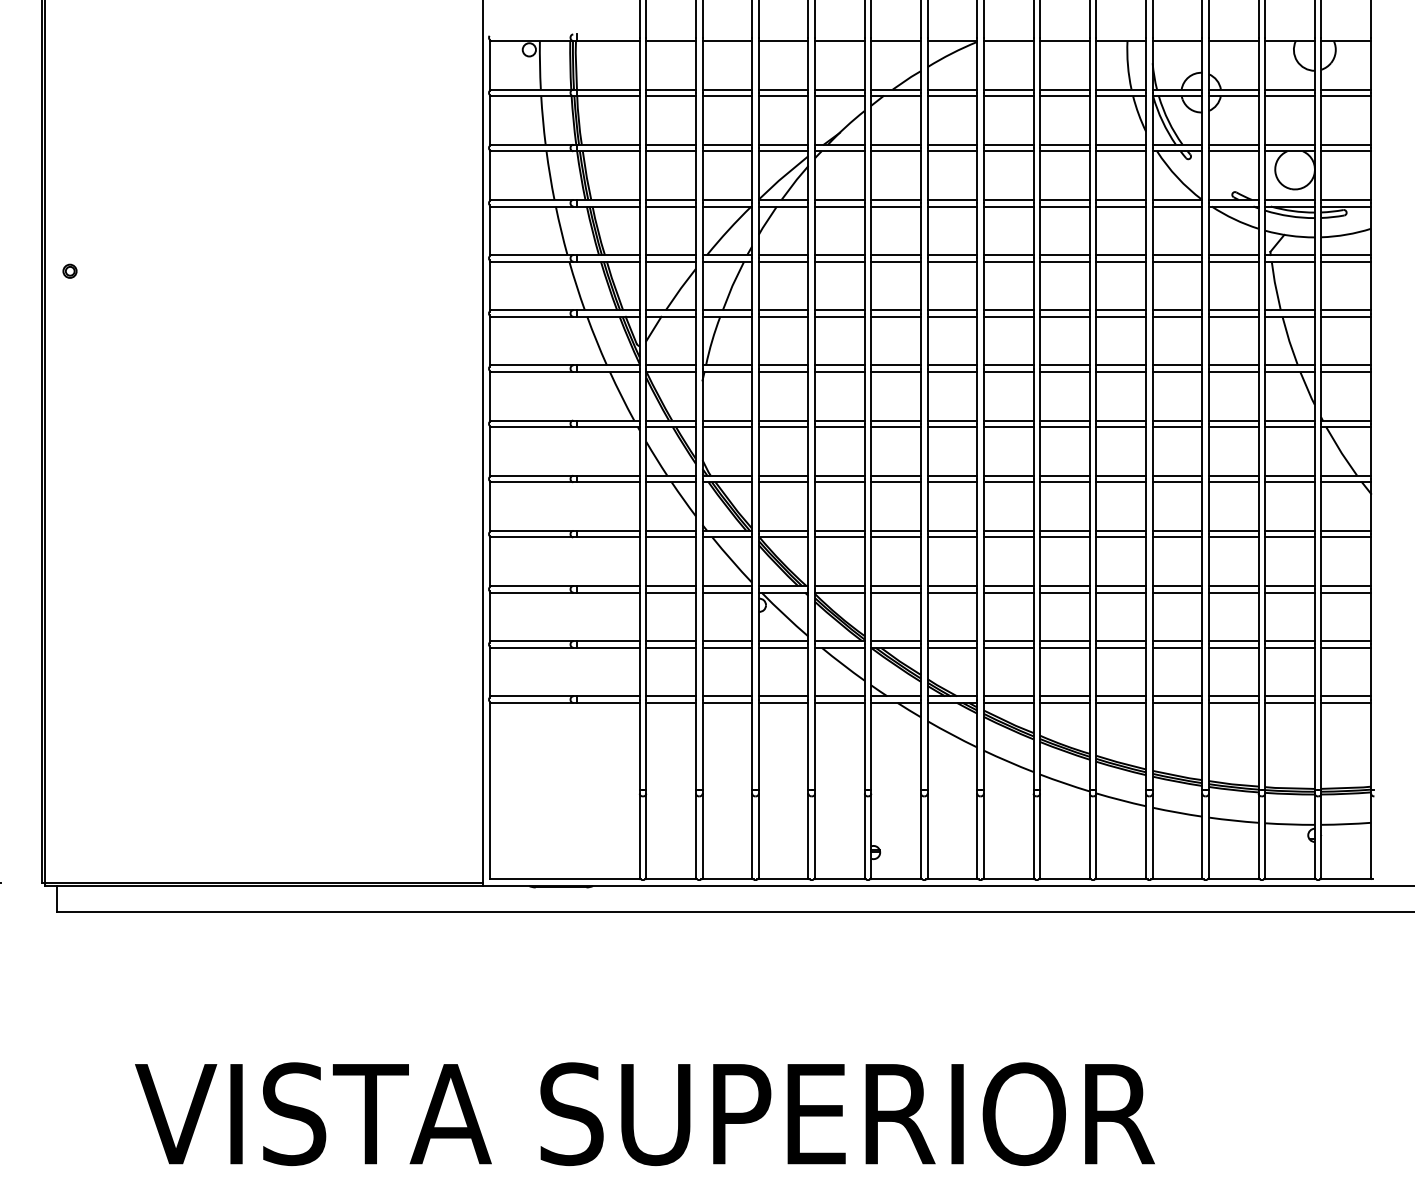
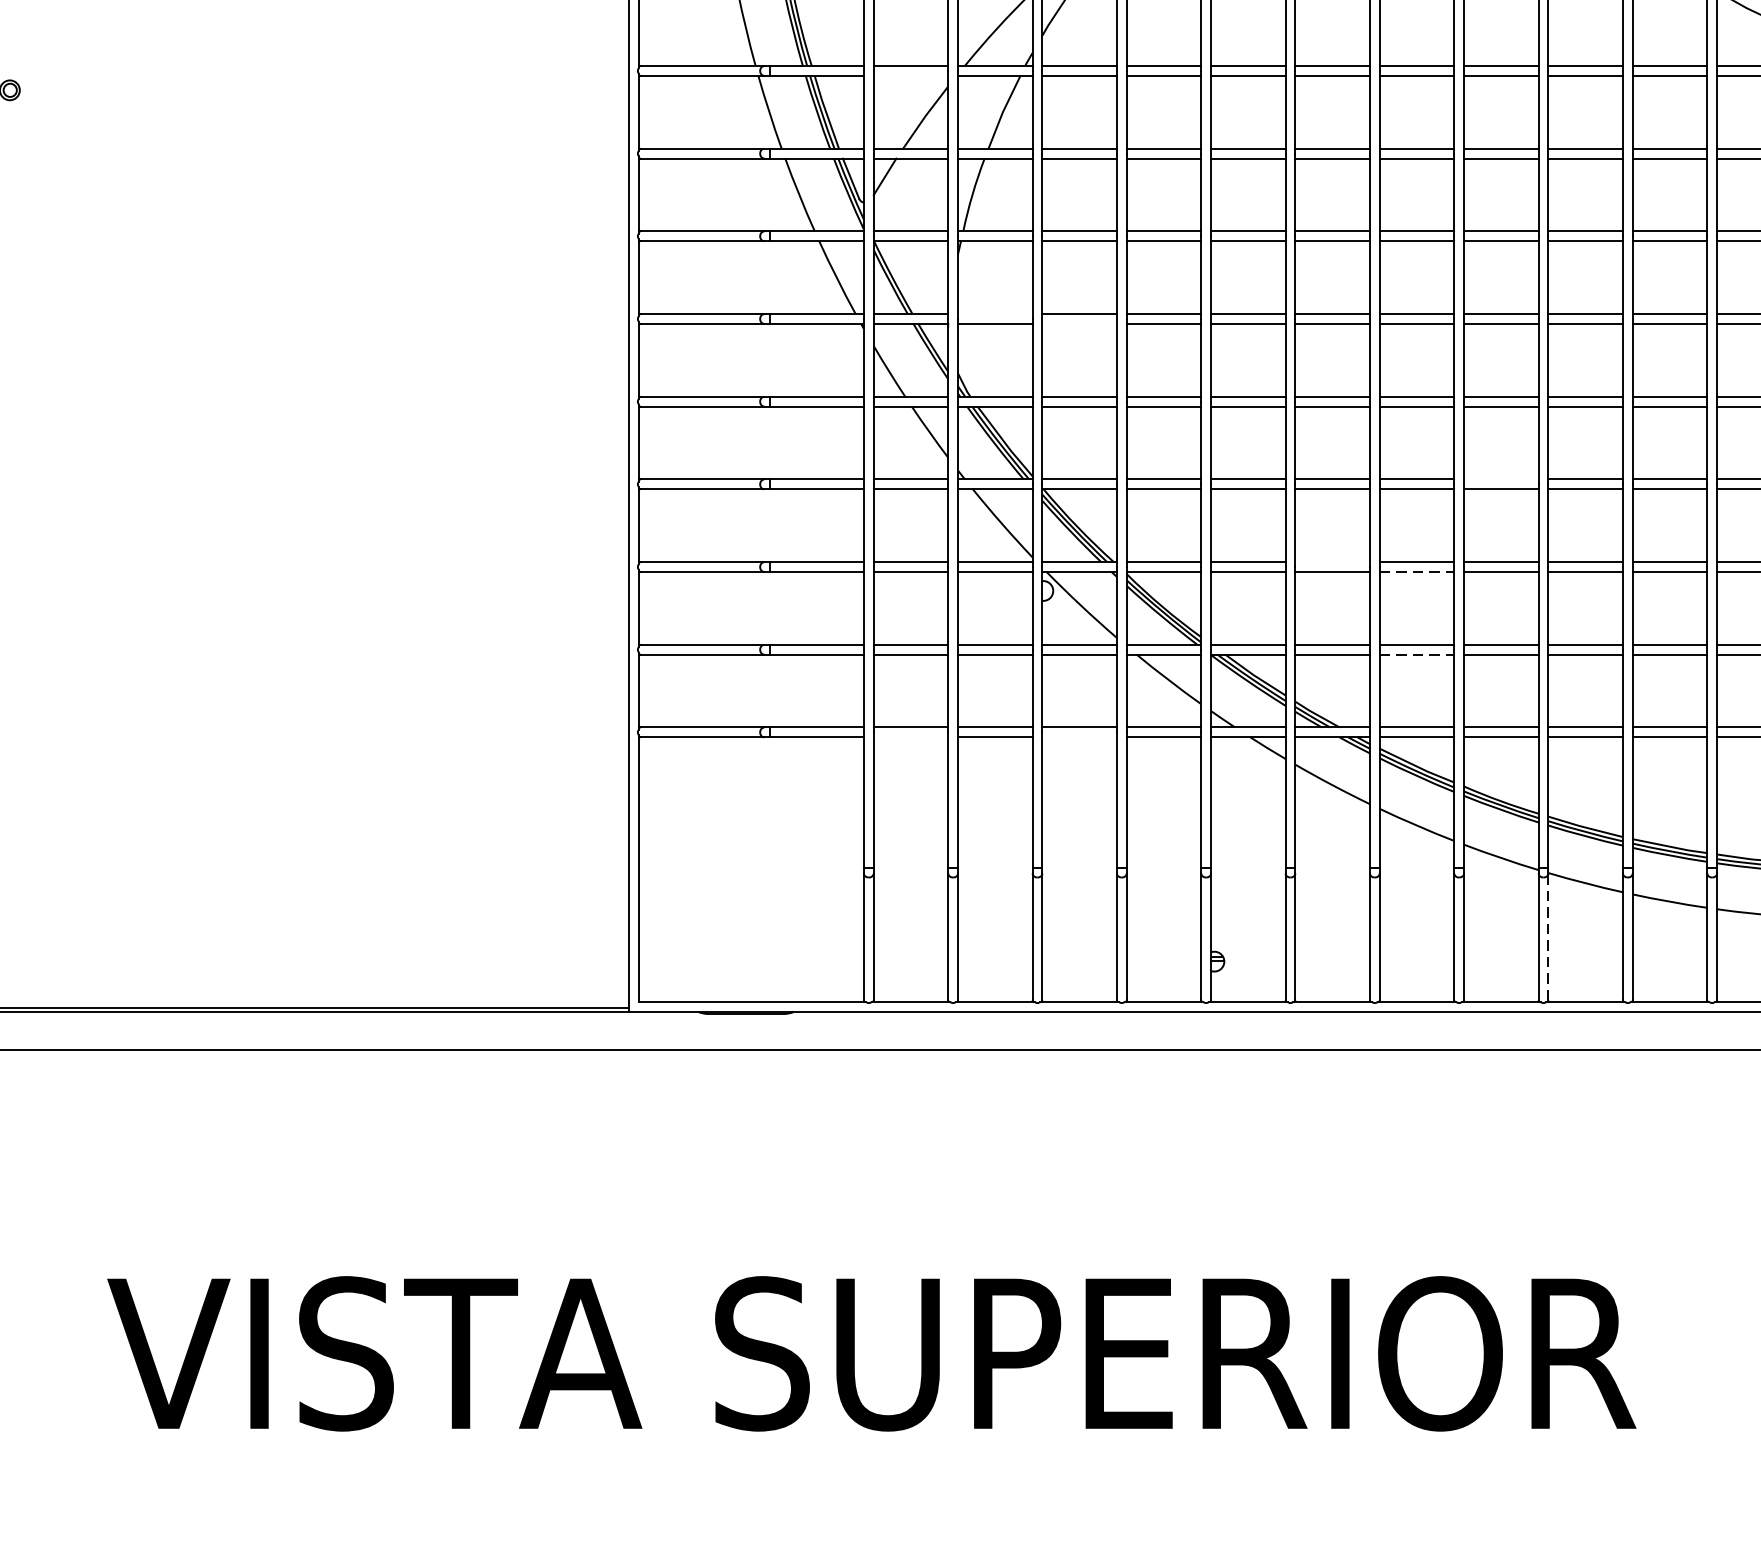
line: (670, 261) -> (910, 75), removed
line: (727, 420) -> (995, 313), removed
line: (783, 427) -> (1079, 324), removed
line: (1064, 530) -> (1500, 478), removed
line: (952, 586) -> (1332, 562), removed
line: (1008, 592) -> (1416, 571), solid -> dashed
line: (1008, 647) -> (1416, 654), solid -> dashed
line: (670, 702) -> (910, 736), removed
line: (783, 702) -> (1079, 736), removed
line: (1096, 835) -> (1548, 936), solid -> dashed

